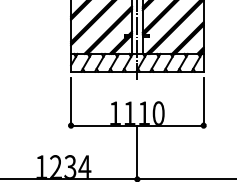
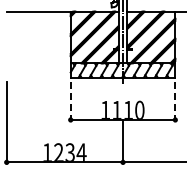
line: (70, 102) -> (70, 101), solid -> dashed
line: (203, 102) -> (175, 101), solid -> dashed

